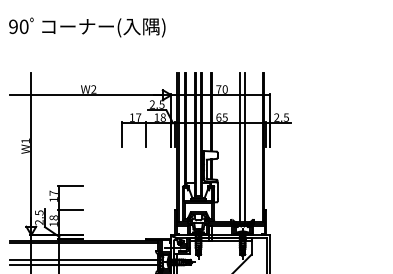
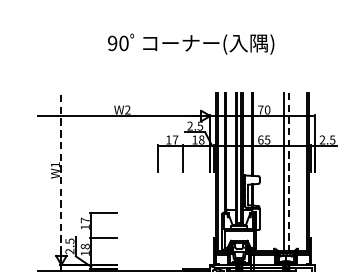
text: (87, 27) -> (191, 44), moved
line: (245, 148) -> (289, 172), solid -> dashed
line: (31, 149) -> (61, 173), solid -> dashed

